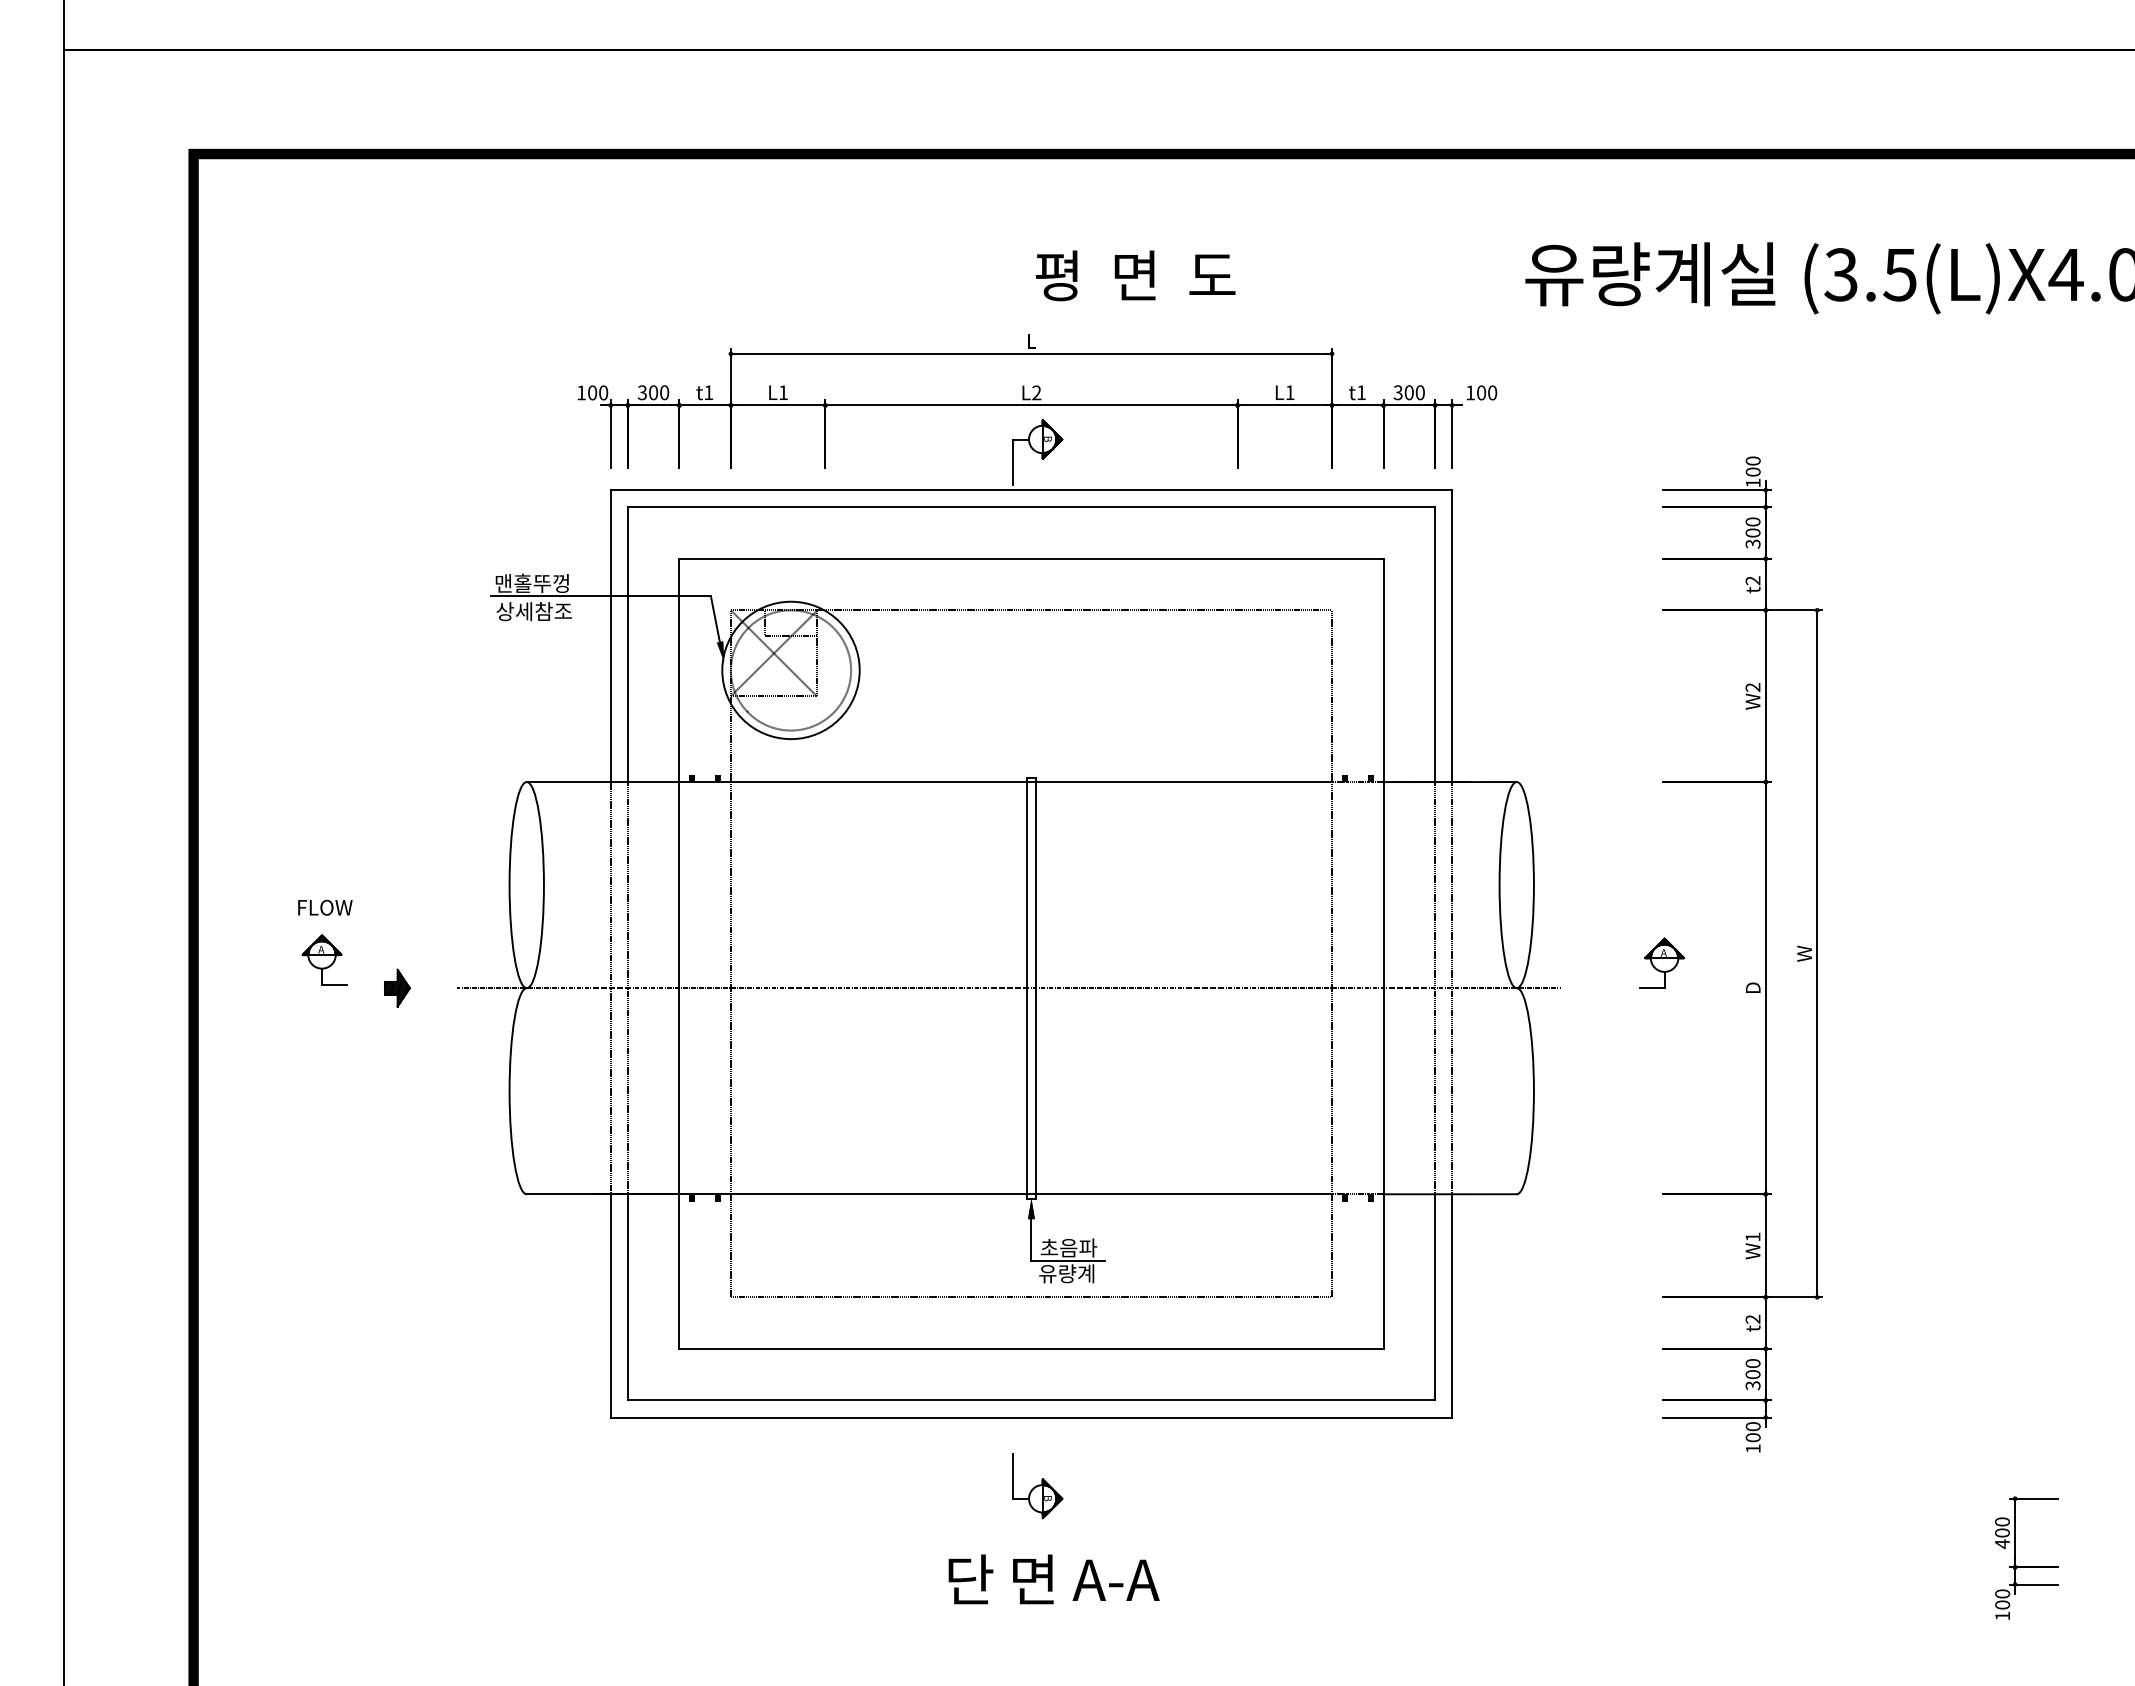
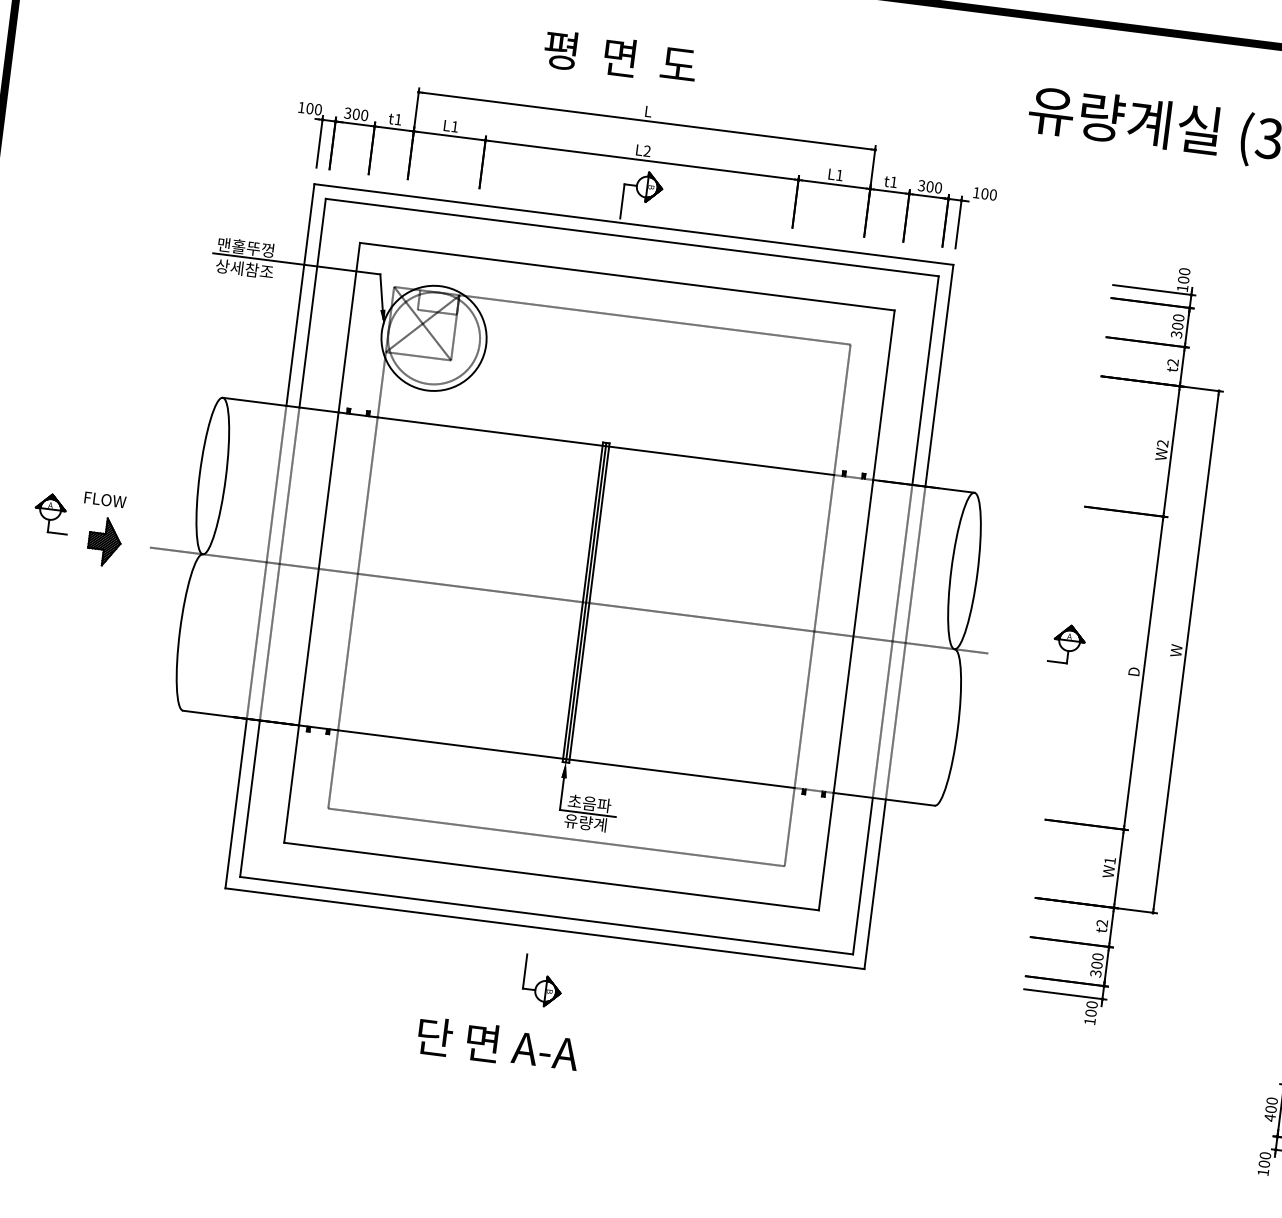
text: (1135, 275) -> (620, 57), moved
text: (325, 907) -> (105, 499), moved
line: (1031, 987) -> (586, 602), added
part: (397, 988) -> (104, 542), size x1.67
text: (1053, 1579) -> (497, 1044), moved

